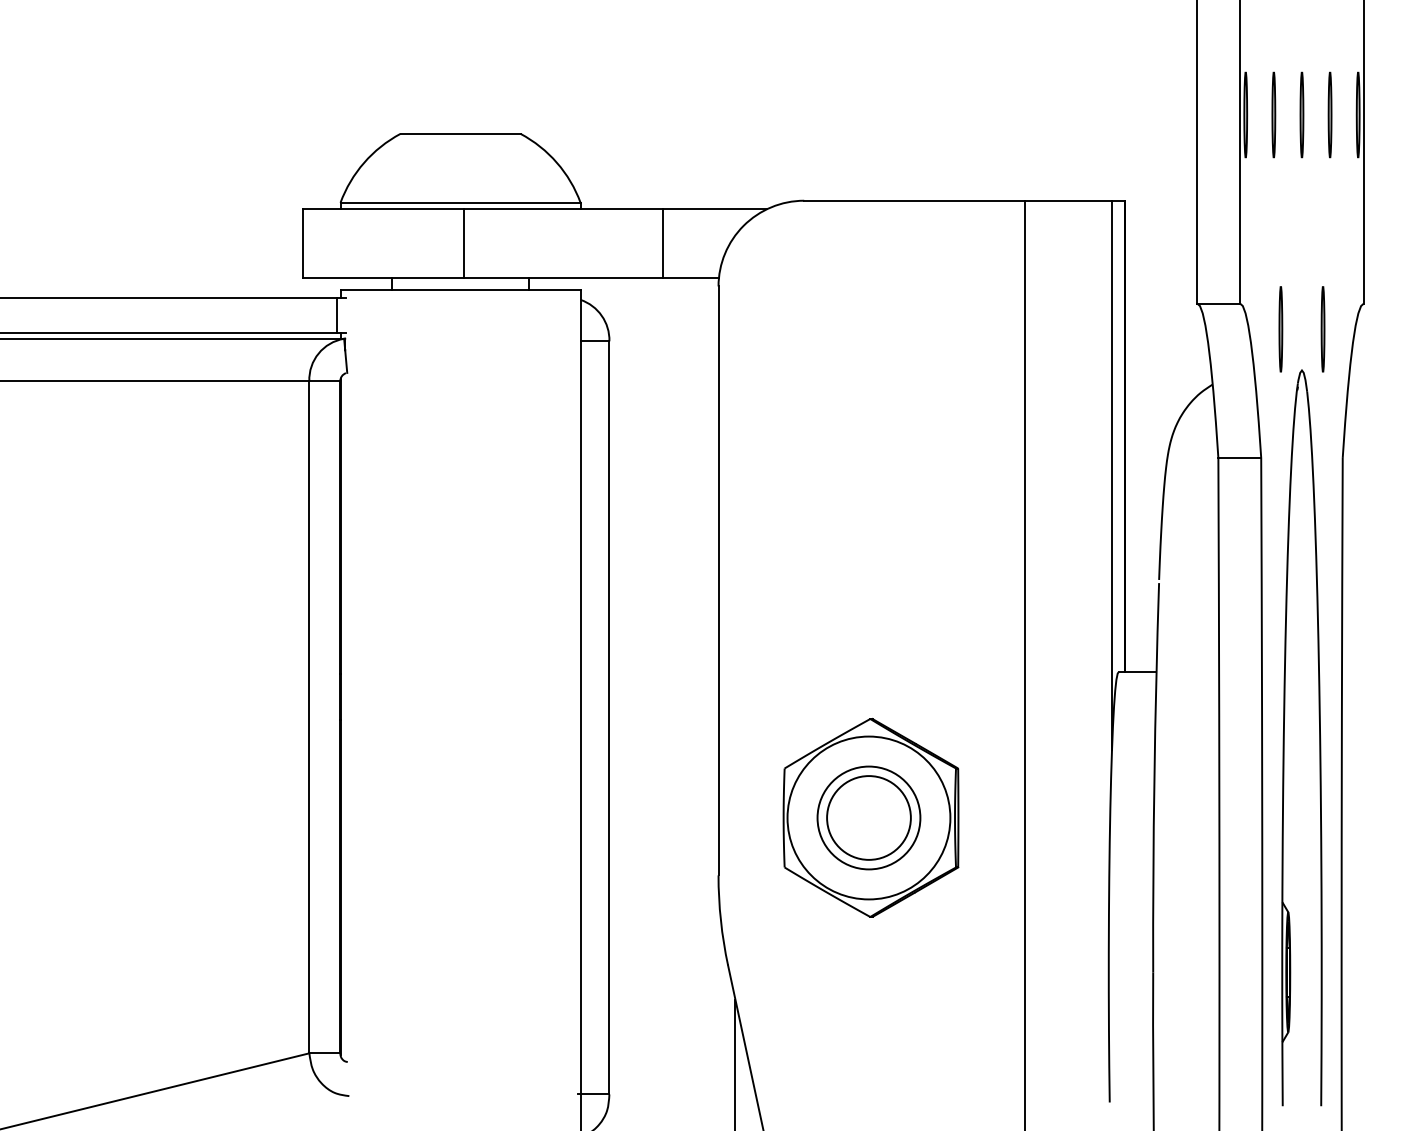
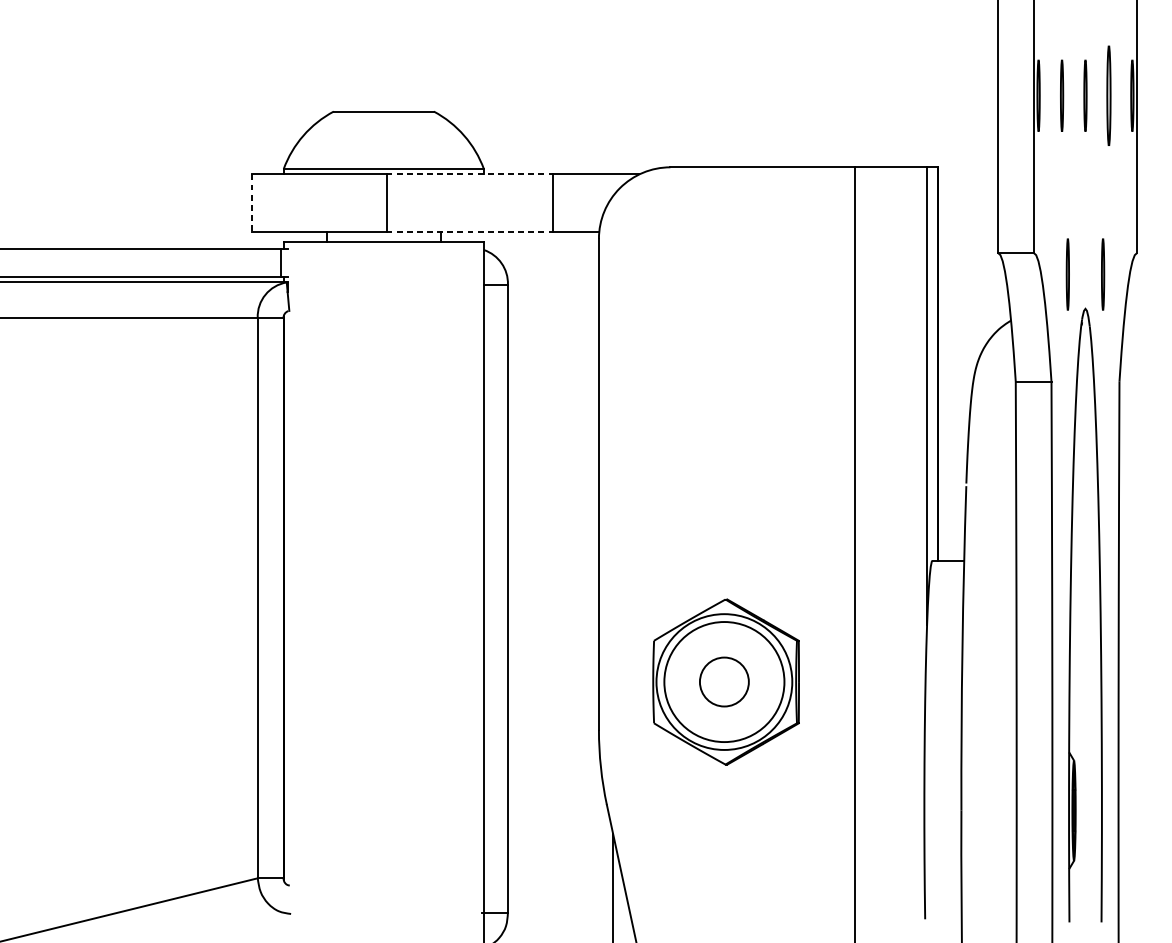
part: (1329, 114) -> (1108, 95), size x1.4
line: (563, 209) -> (469, 174), solid -> dashed
line: (302, 244) -> (252, 203), solid -> dashed
line: (563, 277) -> (469, 231), solid -> dashed
circle: (868, 817) -> (724, 681), size x0.7
circle: (868, 817) -> (724, 681), size x1.4

